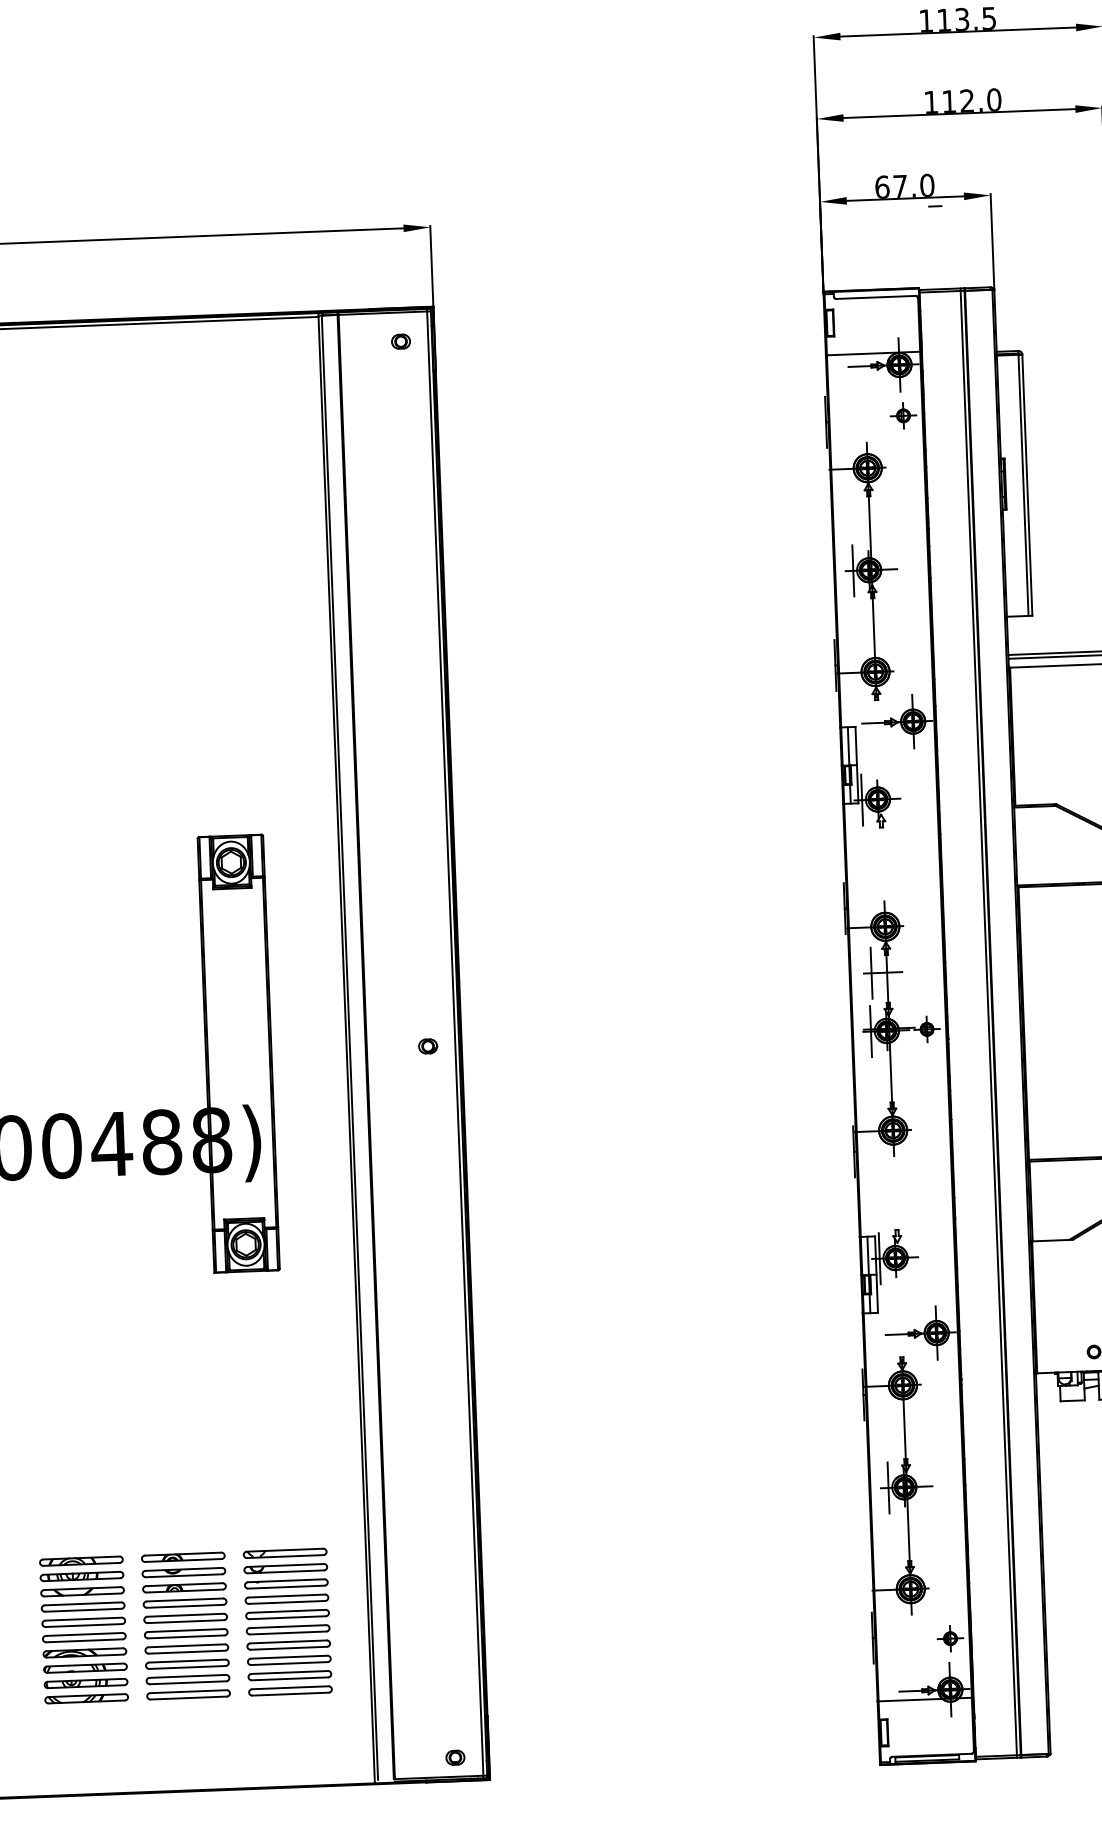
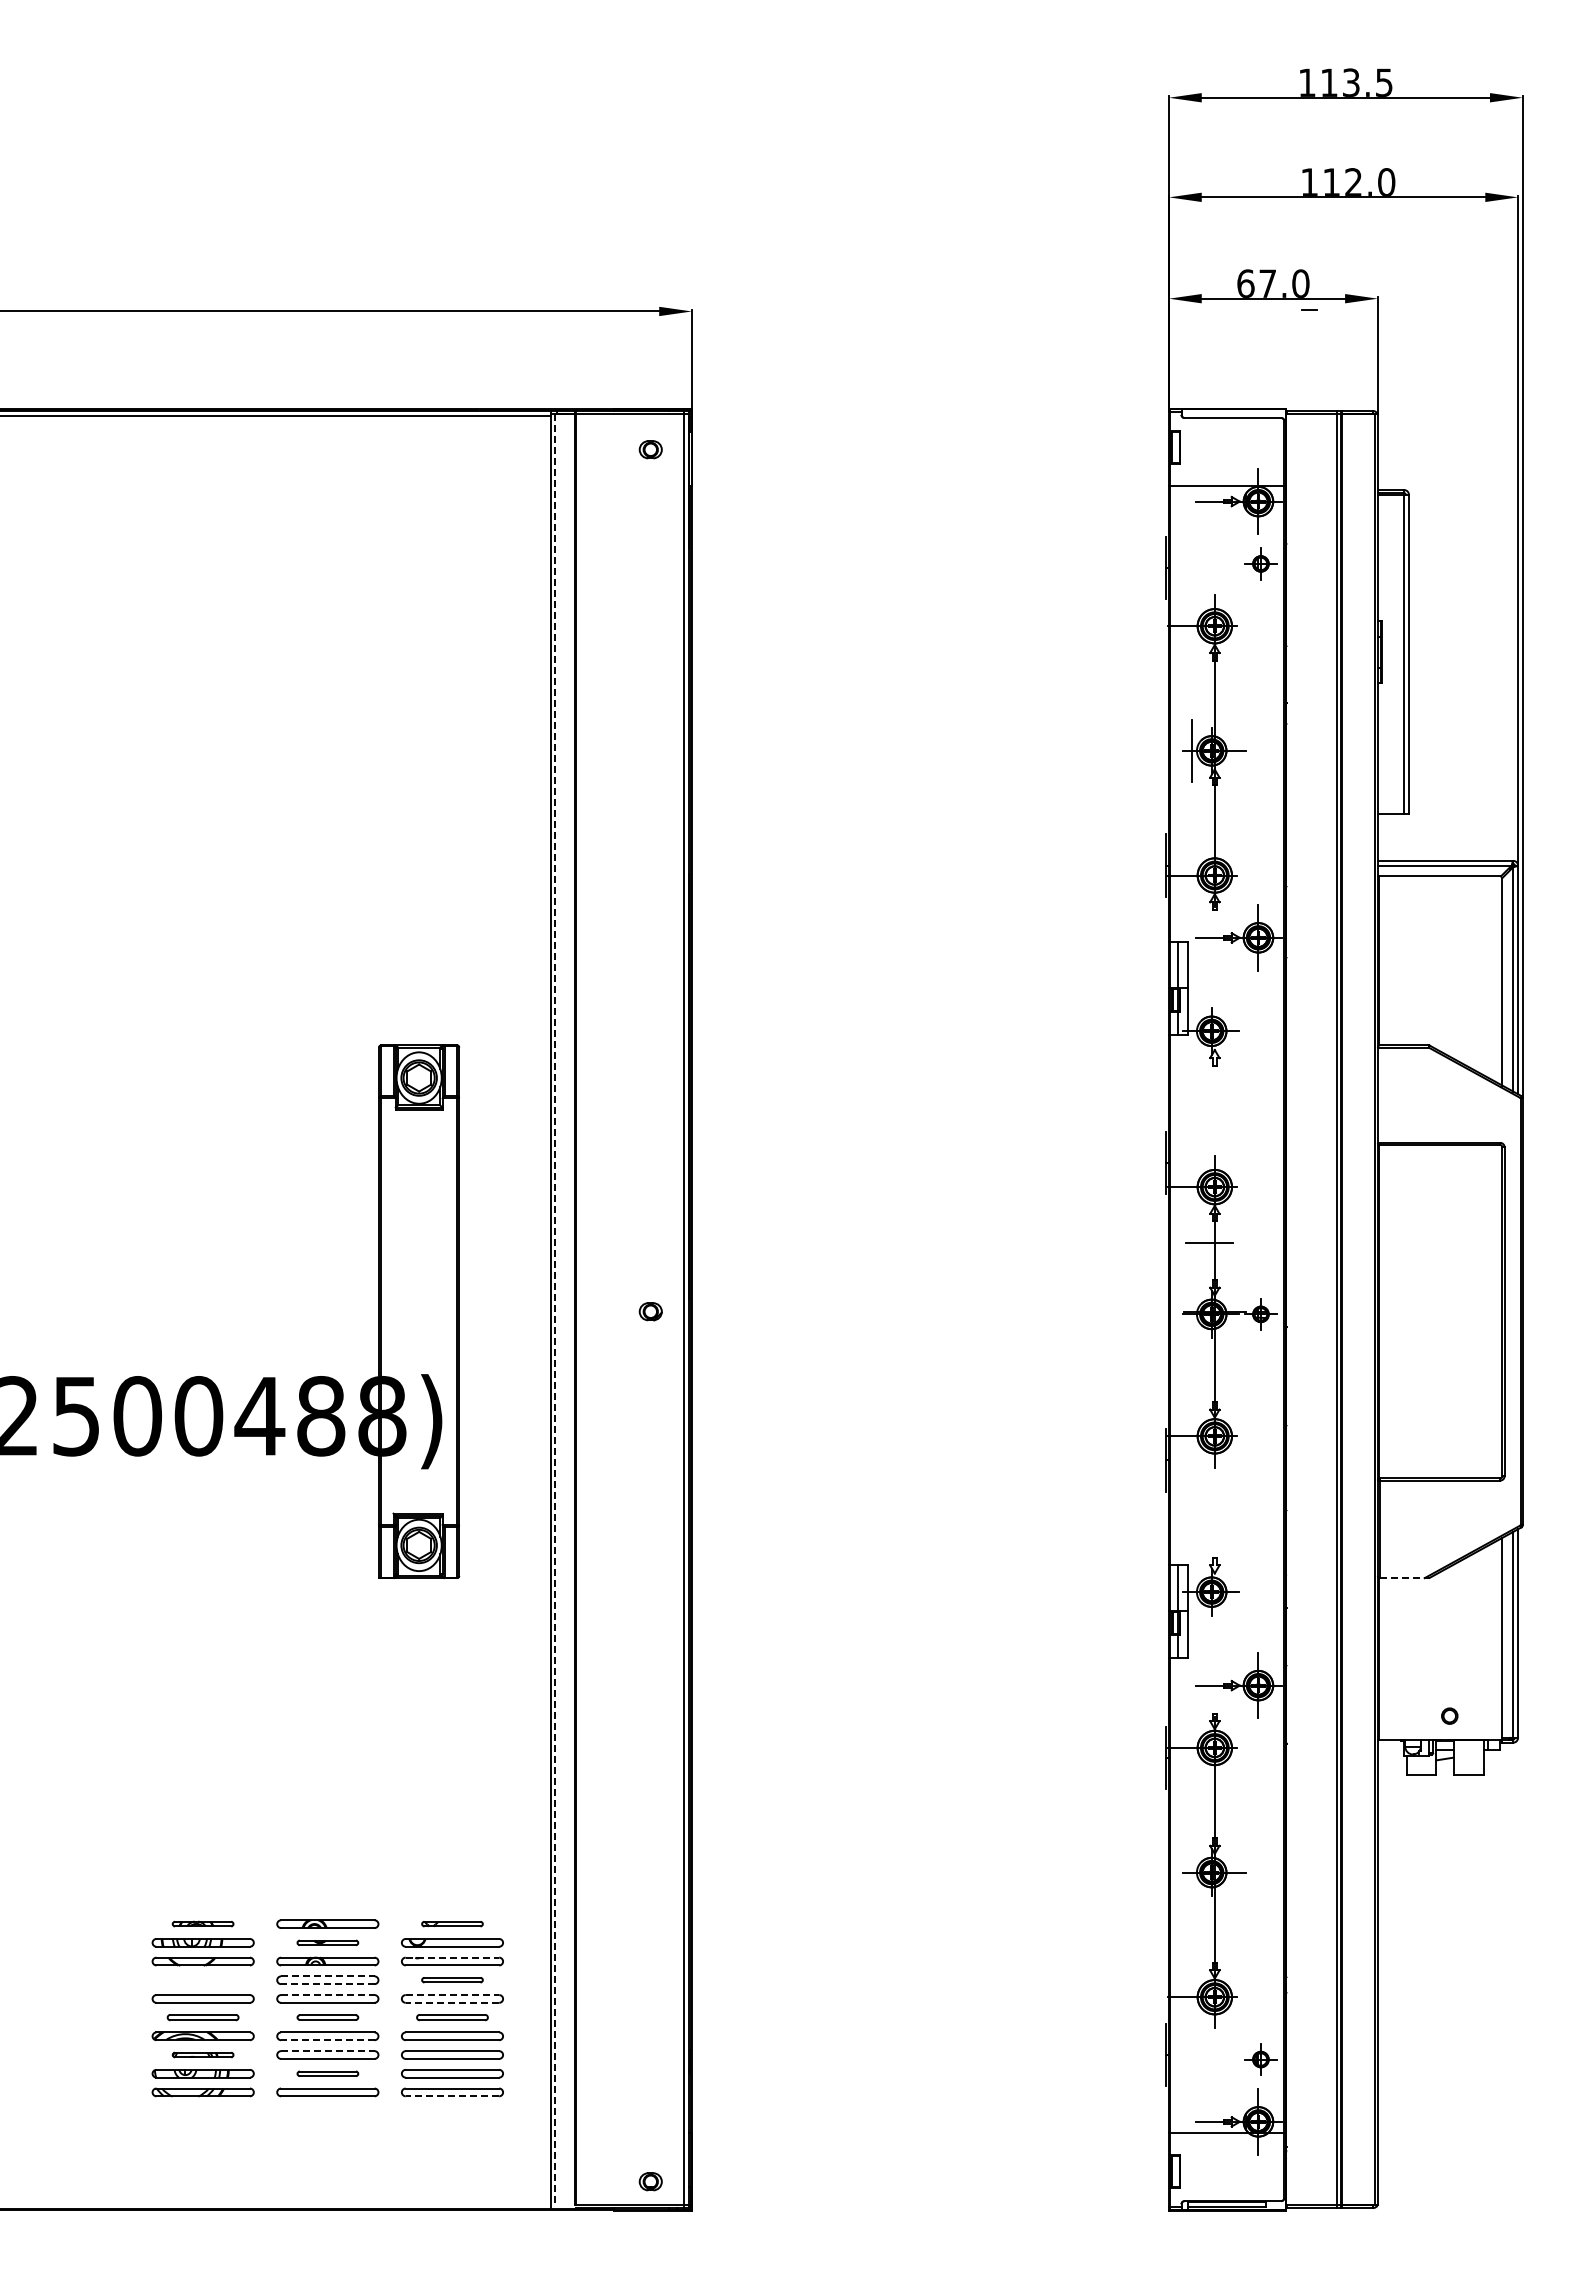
line: (862, 800) -> (1192, 1031), removed
line: (871, 973) -> (1195, 1243), removed
line: (871, 1031) -> (1192, 1314), removed
line: (350, 1048) -> (555, 1310), solid -> dashed
line: (1052, 1240) -> (1404, 1578), solid -> dashed
line: (879, 1258) -> (1192, 1592), removed
line: (888, 1487) -> (1192, 1872), removed
part: (285, 1552) -> (452, 1923), size x0.6
part: (80, 1560) -> (202, 1923), size x0.6
part: (183, 1572) -> (327, 1942), size x0.6
line: (286, 1580) -> (452, 1957), solid -> dashed
part: (286, 1598) -> (452, 1979), size x0.6
line: (184, 1600) -> (327, 1976), solid -> dashed
part: (82, 1606) -> (202, 1979), removed
line: (184, 1606) -> (327, 1984), solid -> dashed
line: (287, 1611) -> (452, 1995), solid -> dashed
line: (185, 1615) -> (327, 1995), solid -> dashed
line: (287, 1617) -> (452, 2002), solid -> dashed
part: (288, 1629) -> (452, 2017), size x0.7
part: (185, 1633) -> (327, 2017), size x0.6
part: (83, 1637) -> (202, 2017), size x0.7
line: (186, 1652) -> (327, 2040), solid -> dashed
line: (187, 1661) -> (327, 2051), solid -> dashed
part: (84, 1667) -> (202, 2054), size x0.6
part: (187, 1679) -> (327, 2073), size x0.6
line: (290, 1694) -> (452, 2096), solid -> dashed

